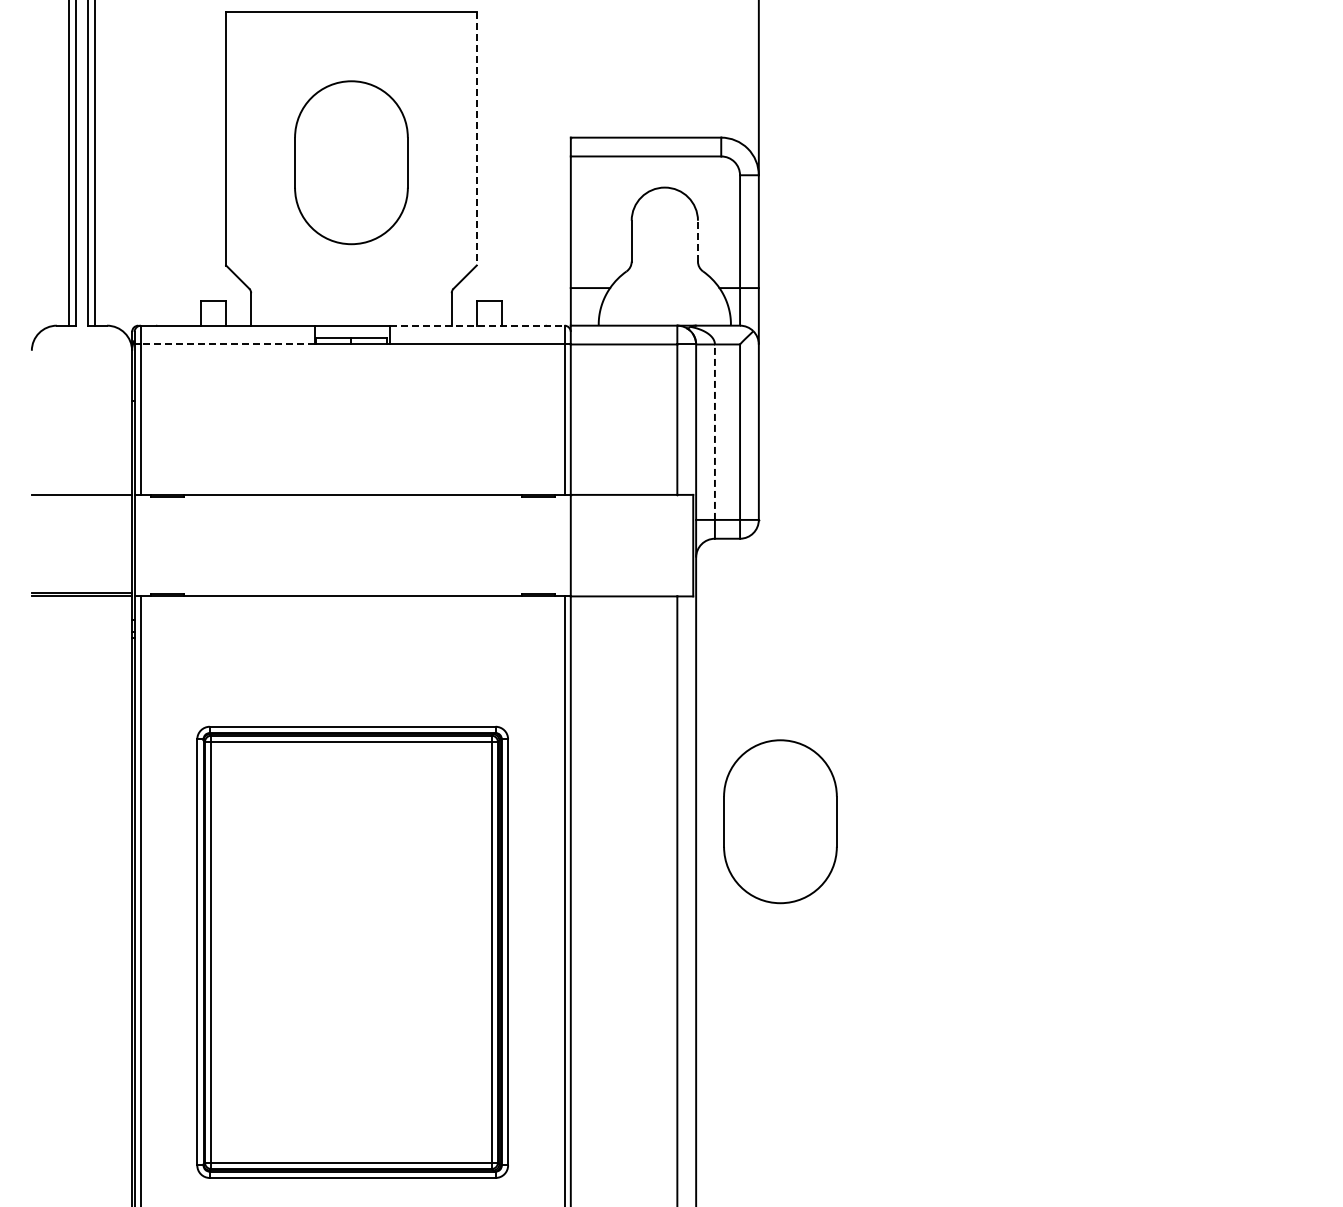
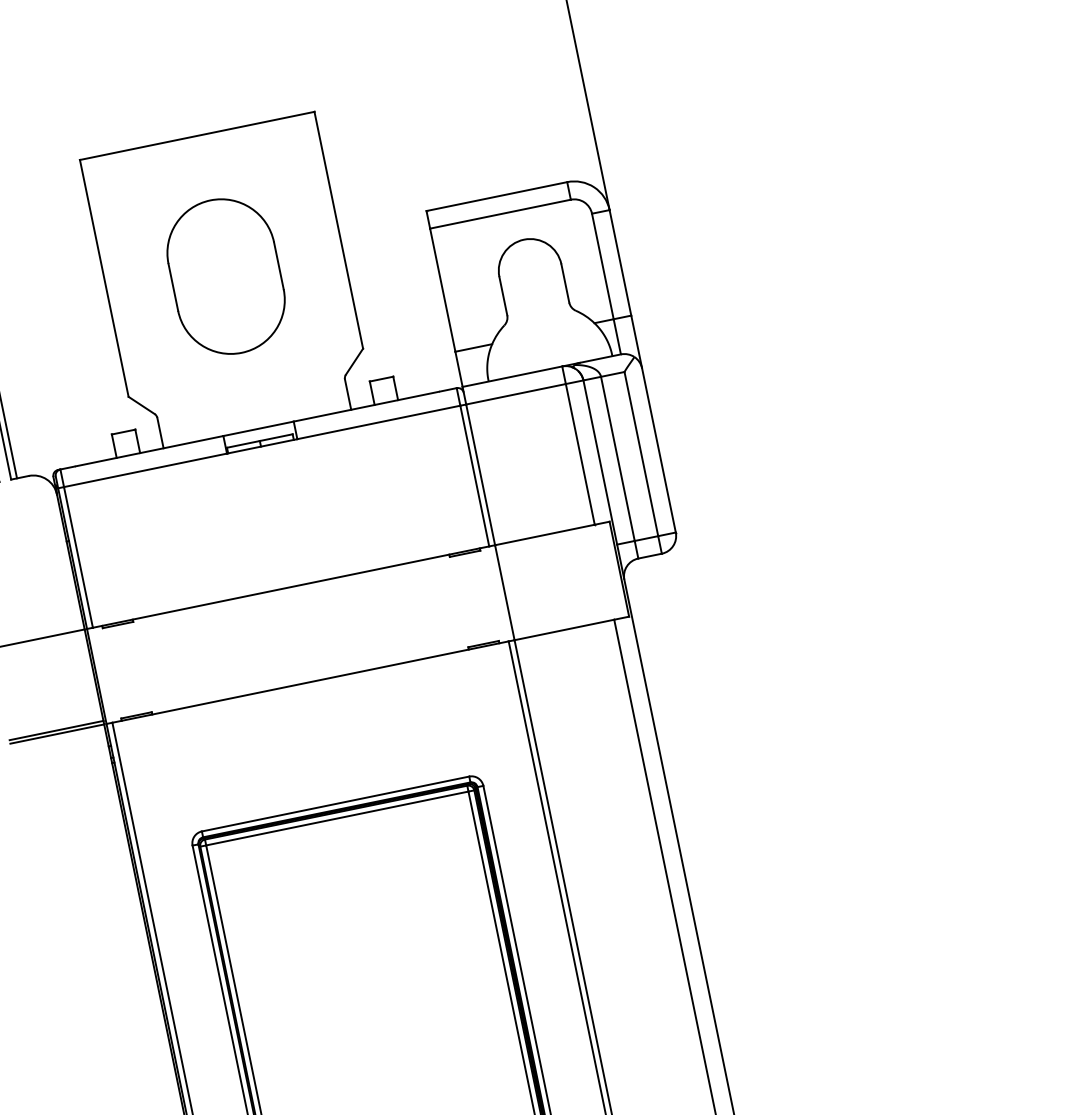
line: (476, 138) -> (338, 229), dashed -> solid
line: (697, 240) -> (564, 282), dashed -> solid
line: (477, 325) -> (375, 404), dashed -> solid
line: (227, 344) -> (145, 470), dashed -> solid
line: (714, 432) -> (617, 459), dashed -> solid
part: (780, 821) -> (753, 810), removed

